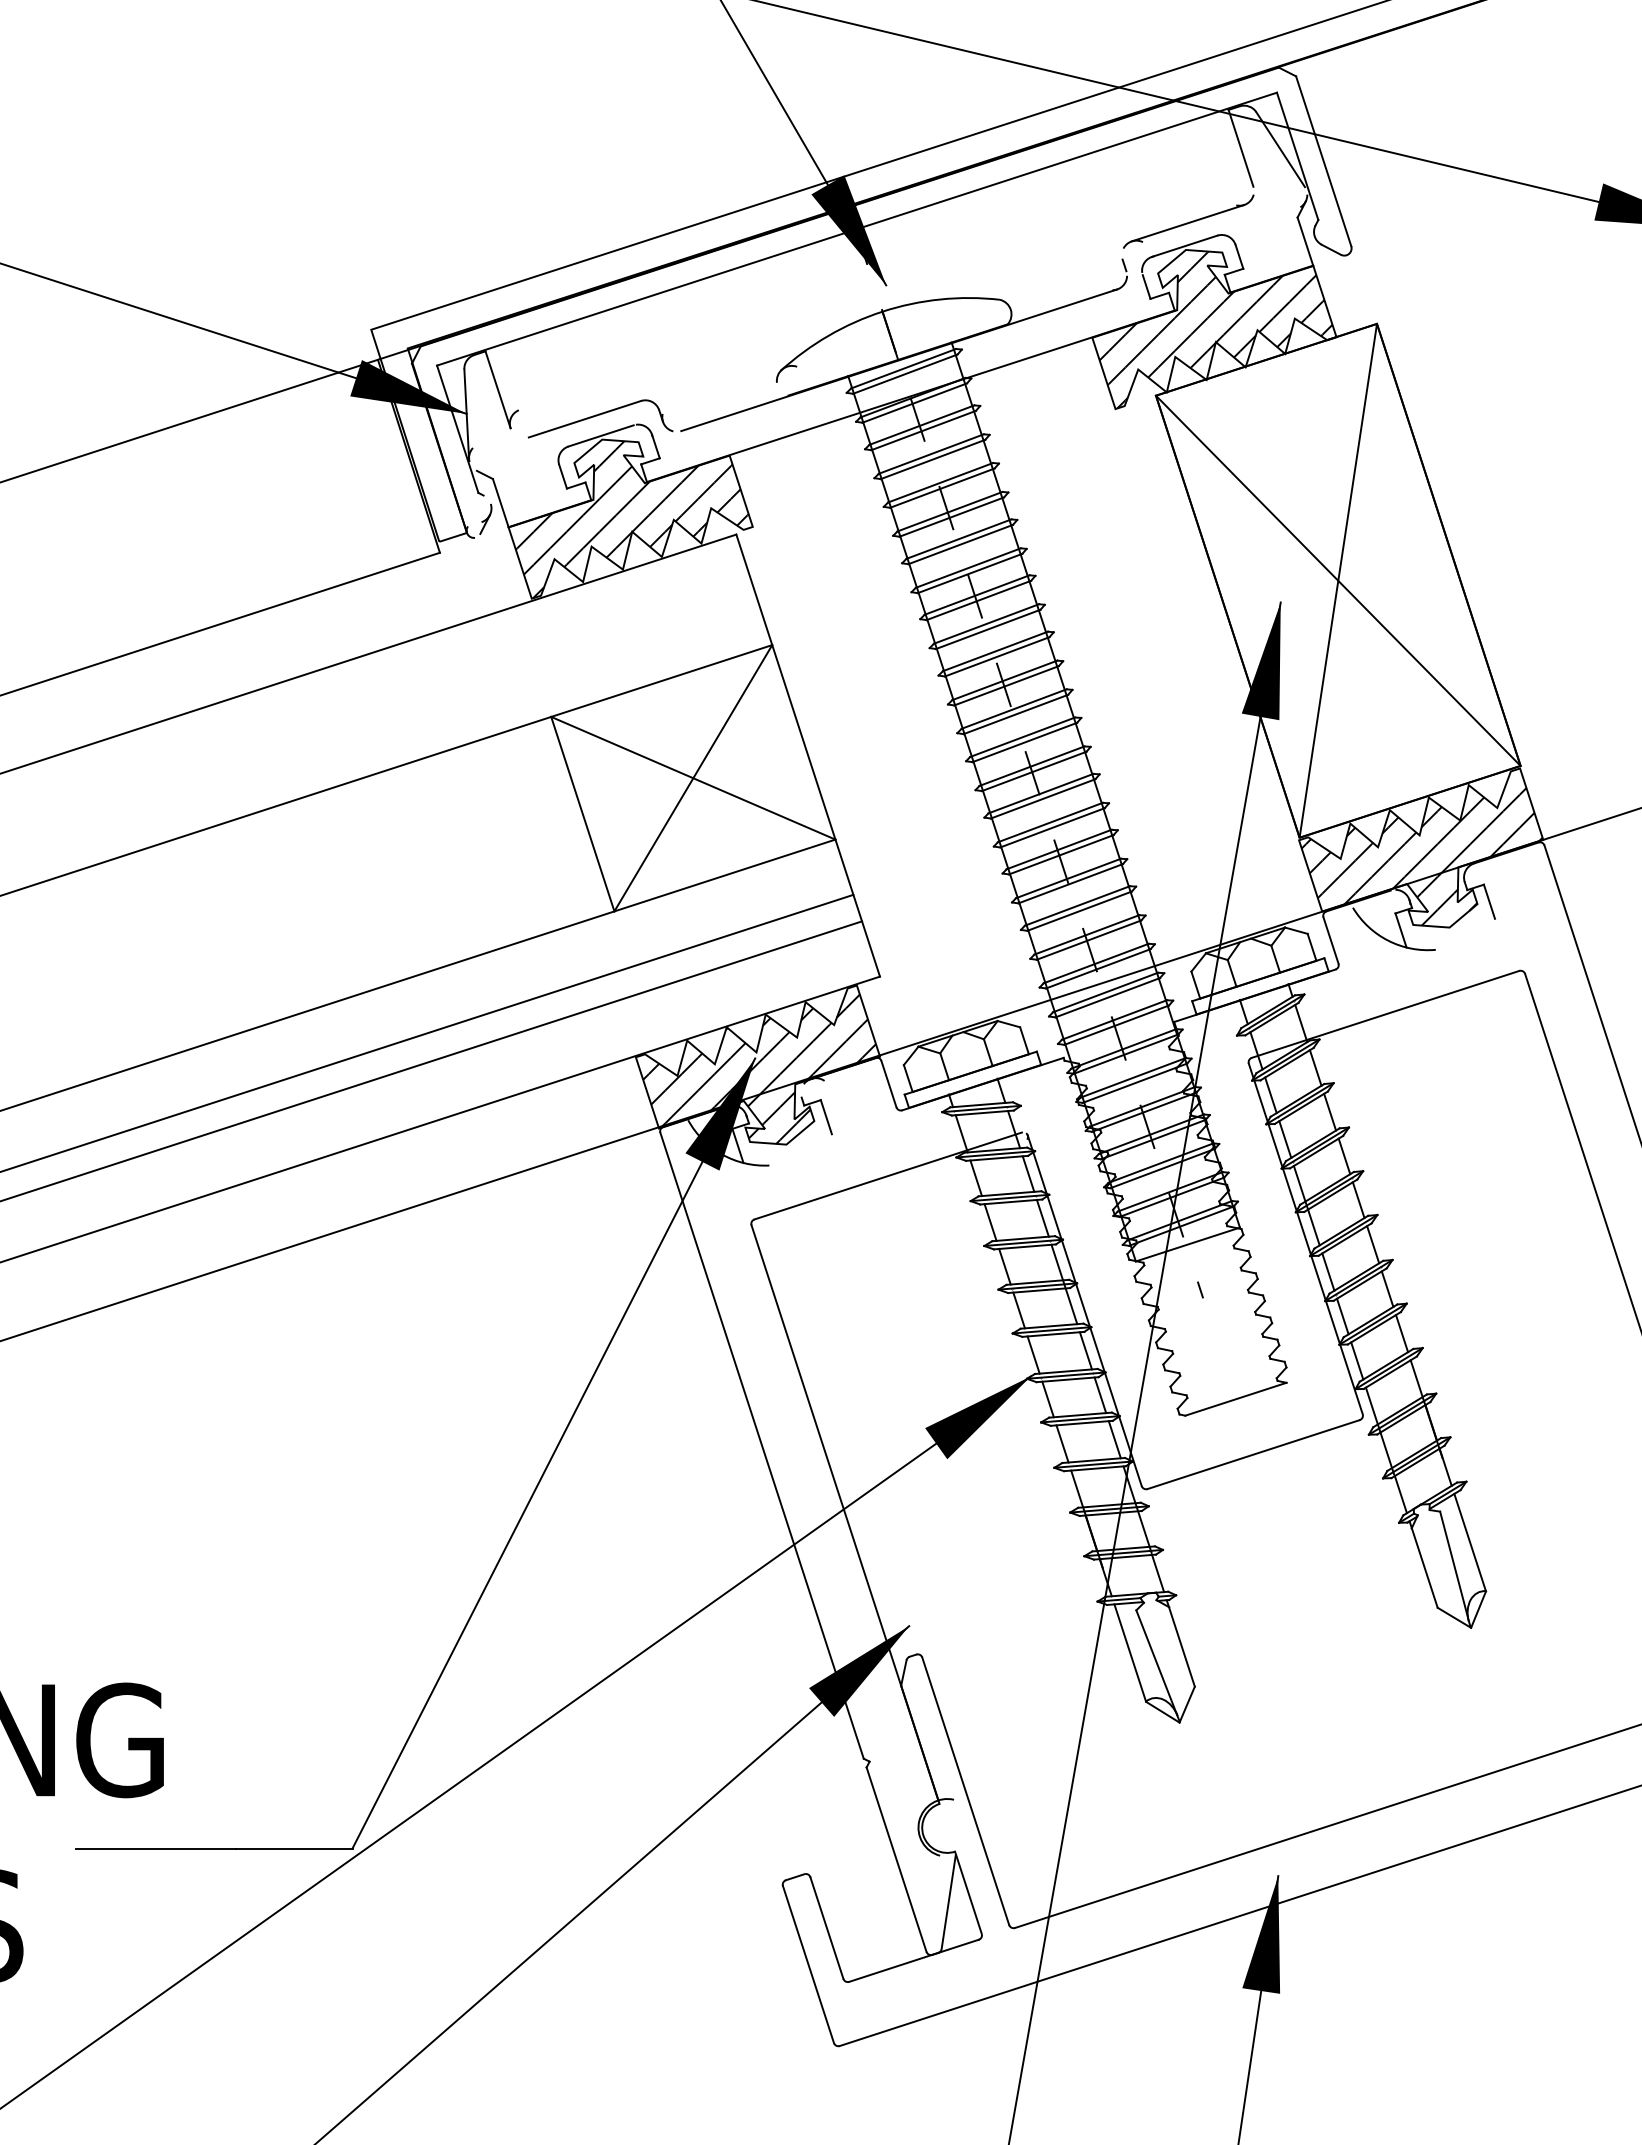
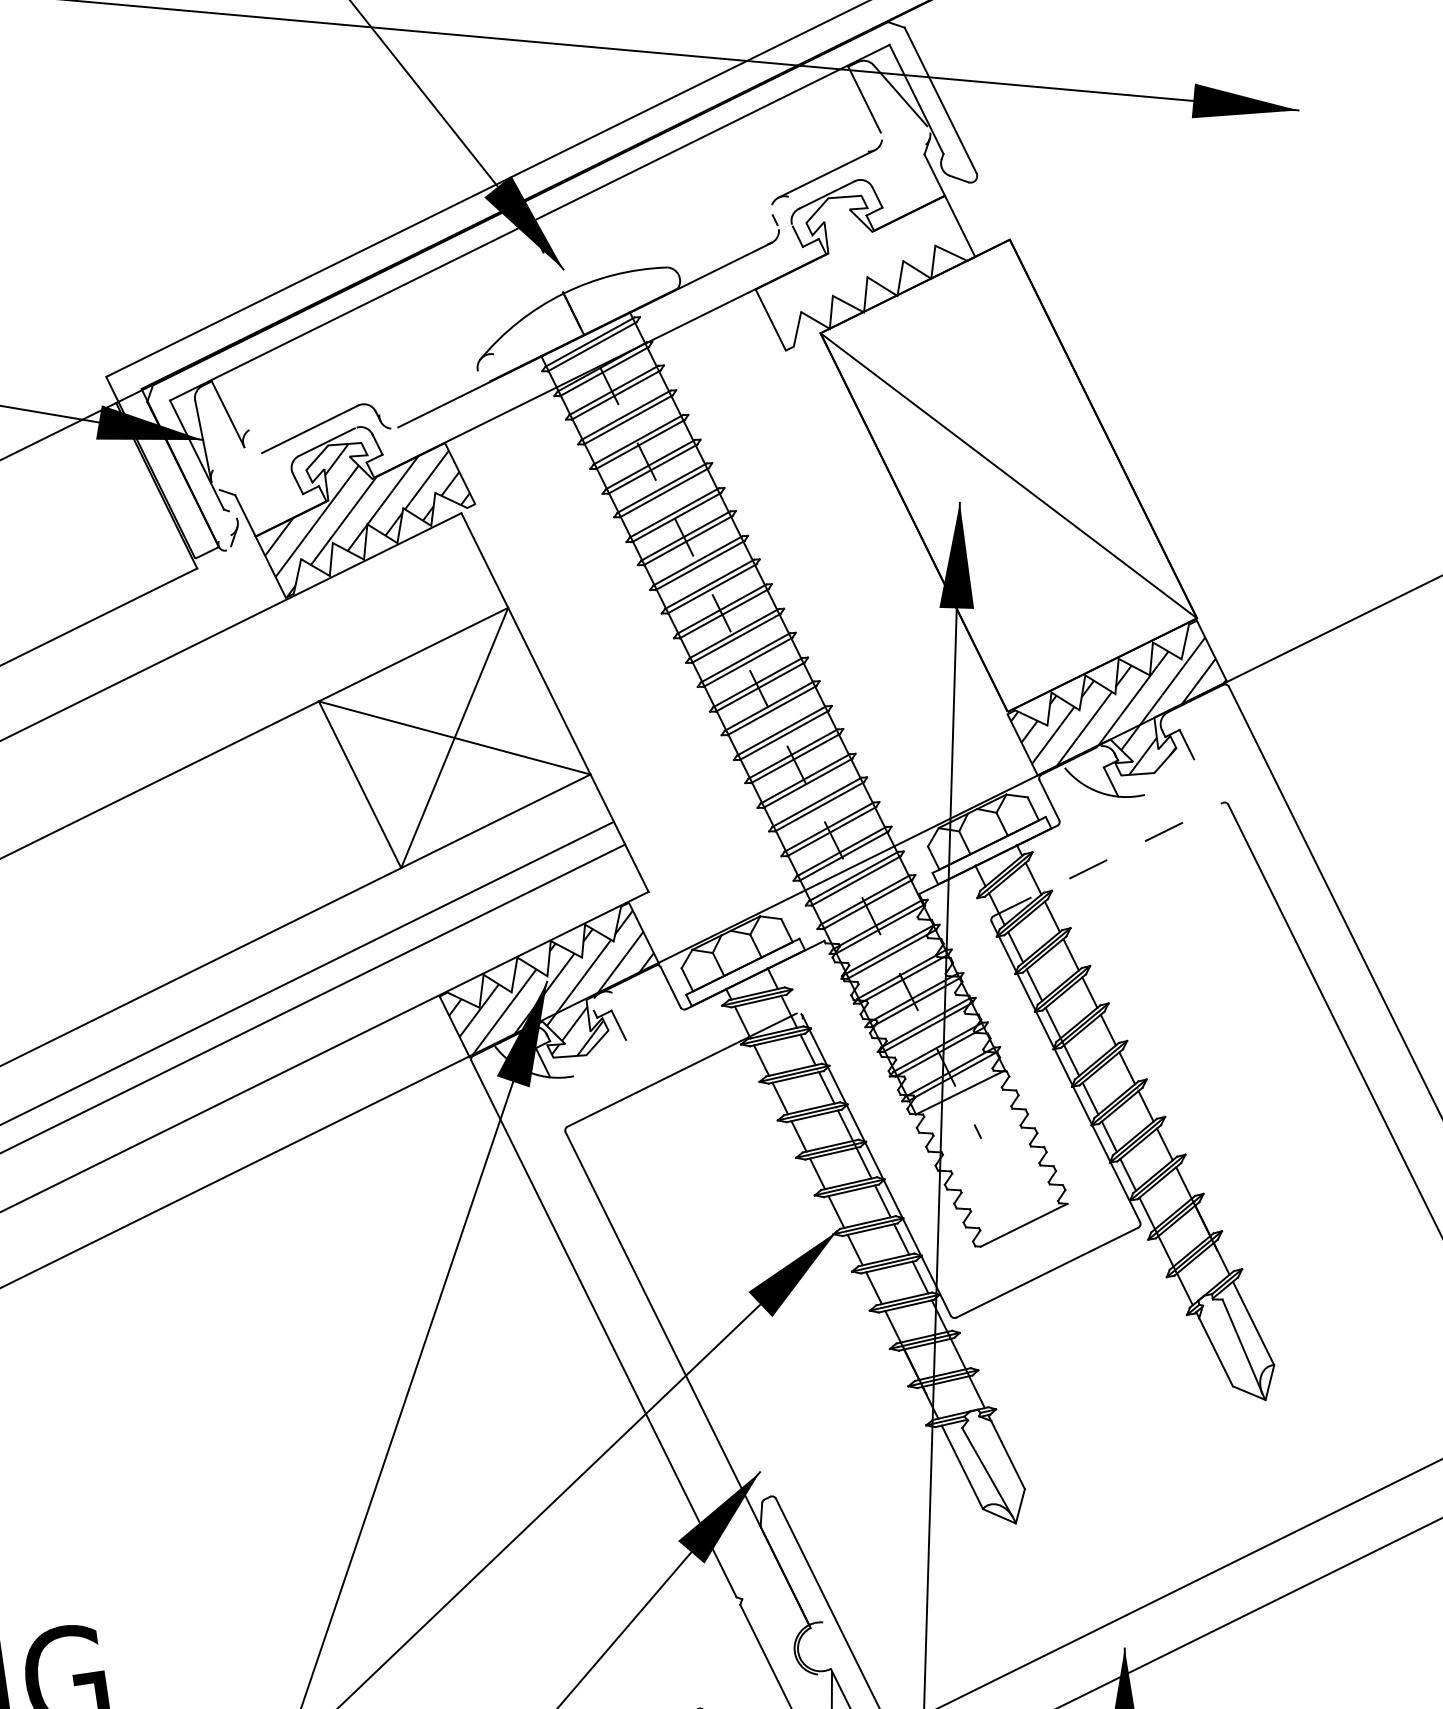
hatch: (1215, 329) -> (865, 265), removed
line: (1338, 580) -> (1008, 475), removed
line: (1385, 1014) -> (1108, 859), solid -> dashed

